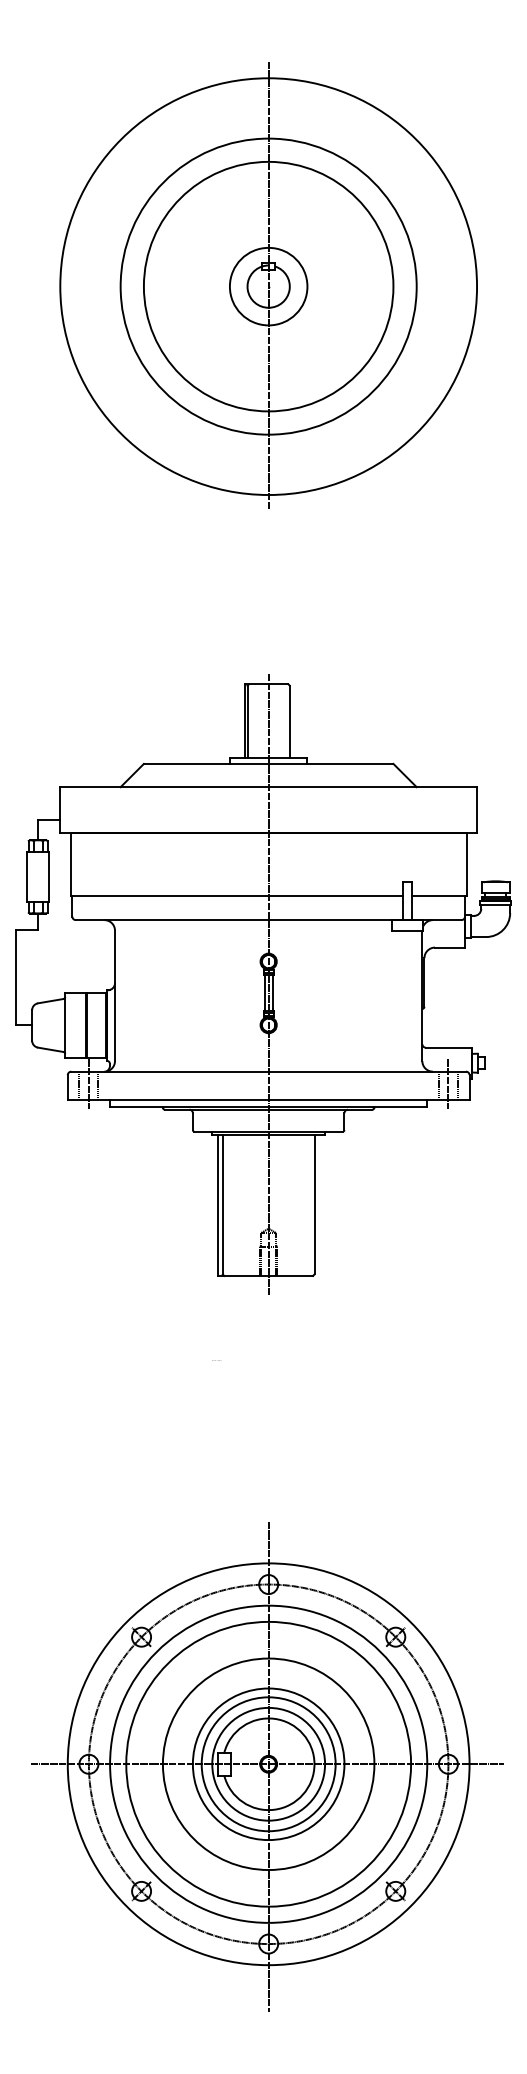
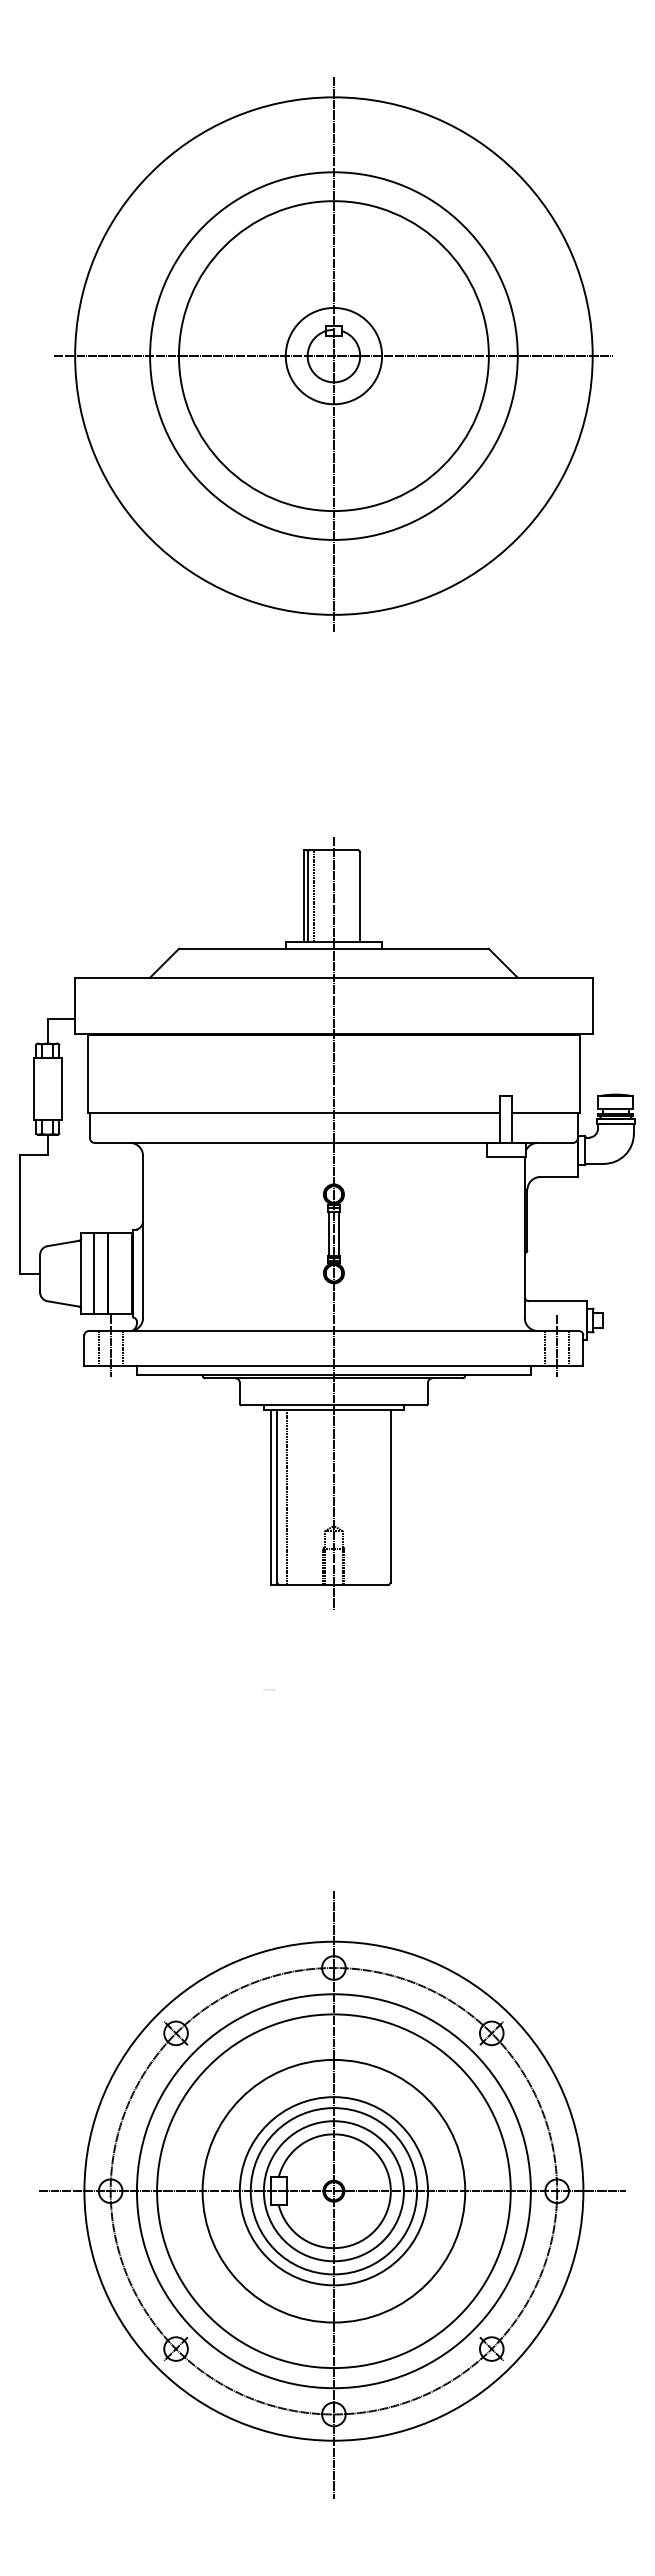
line: (268, 286) -> (333, 356), added
line: (252, 720) -> (313, 895), added
line: (75, 1025) -> (94, 1273), added
line: (230, 1204) -> (286, 1496), added

